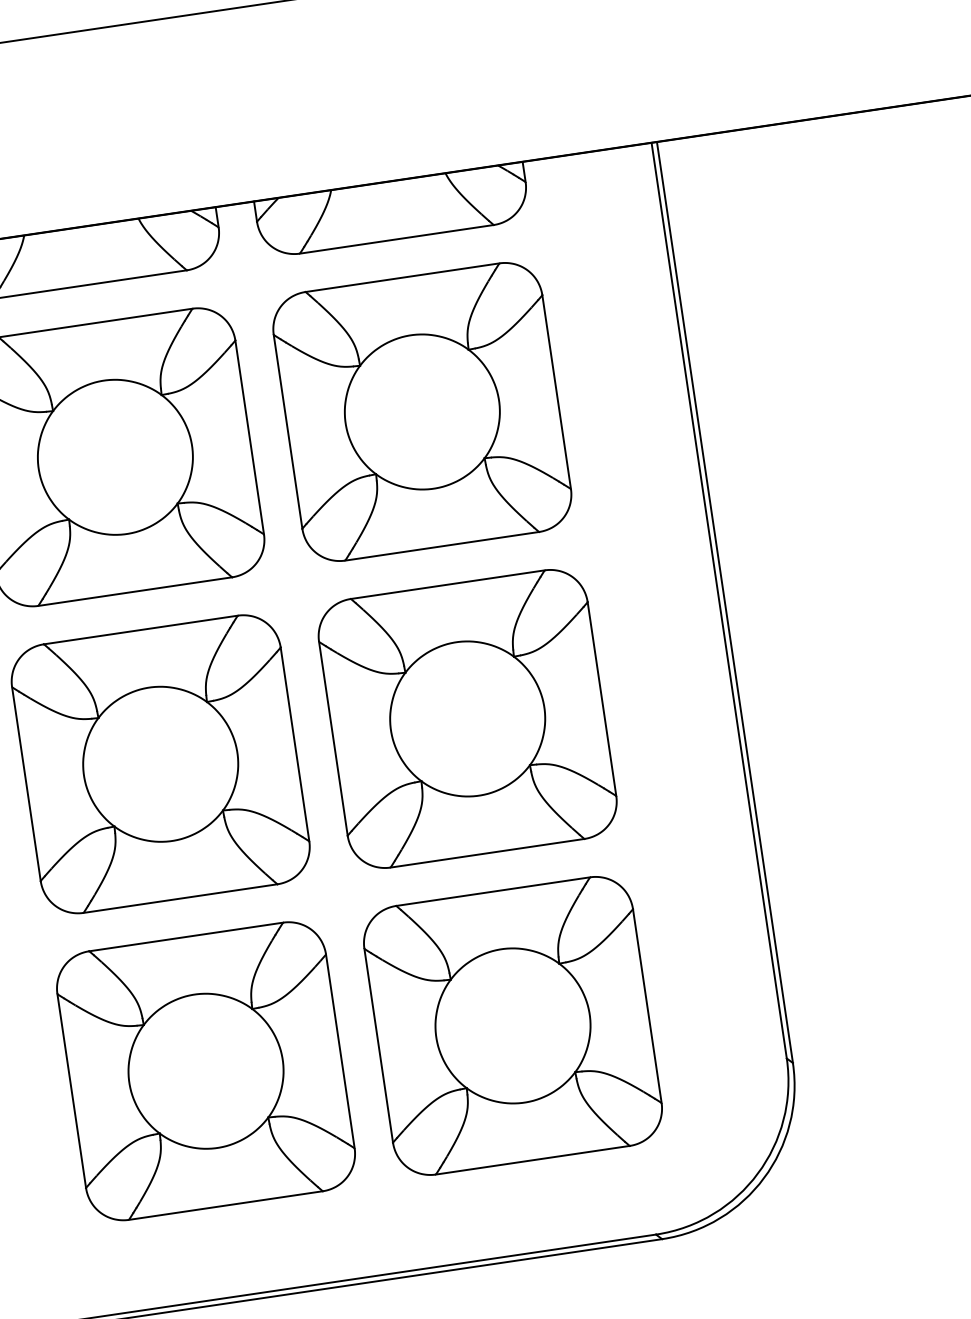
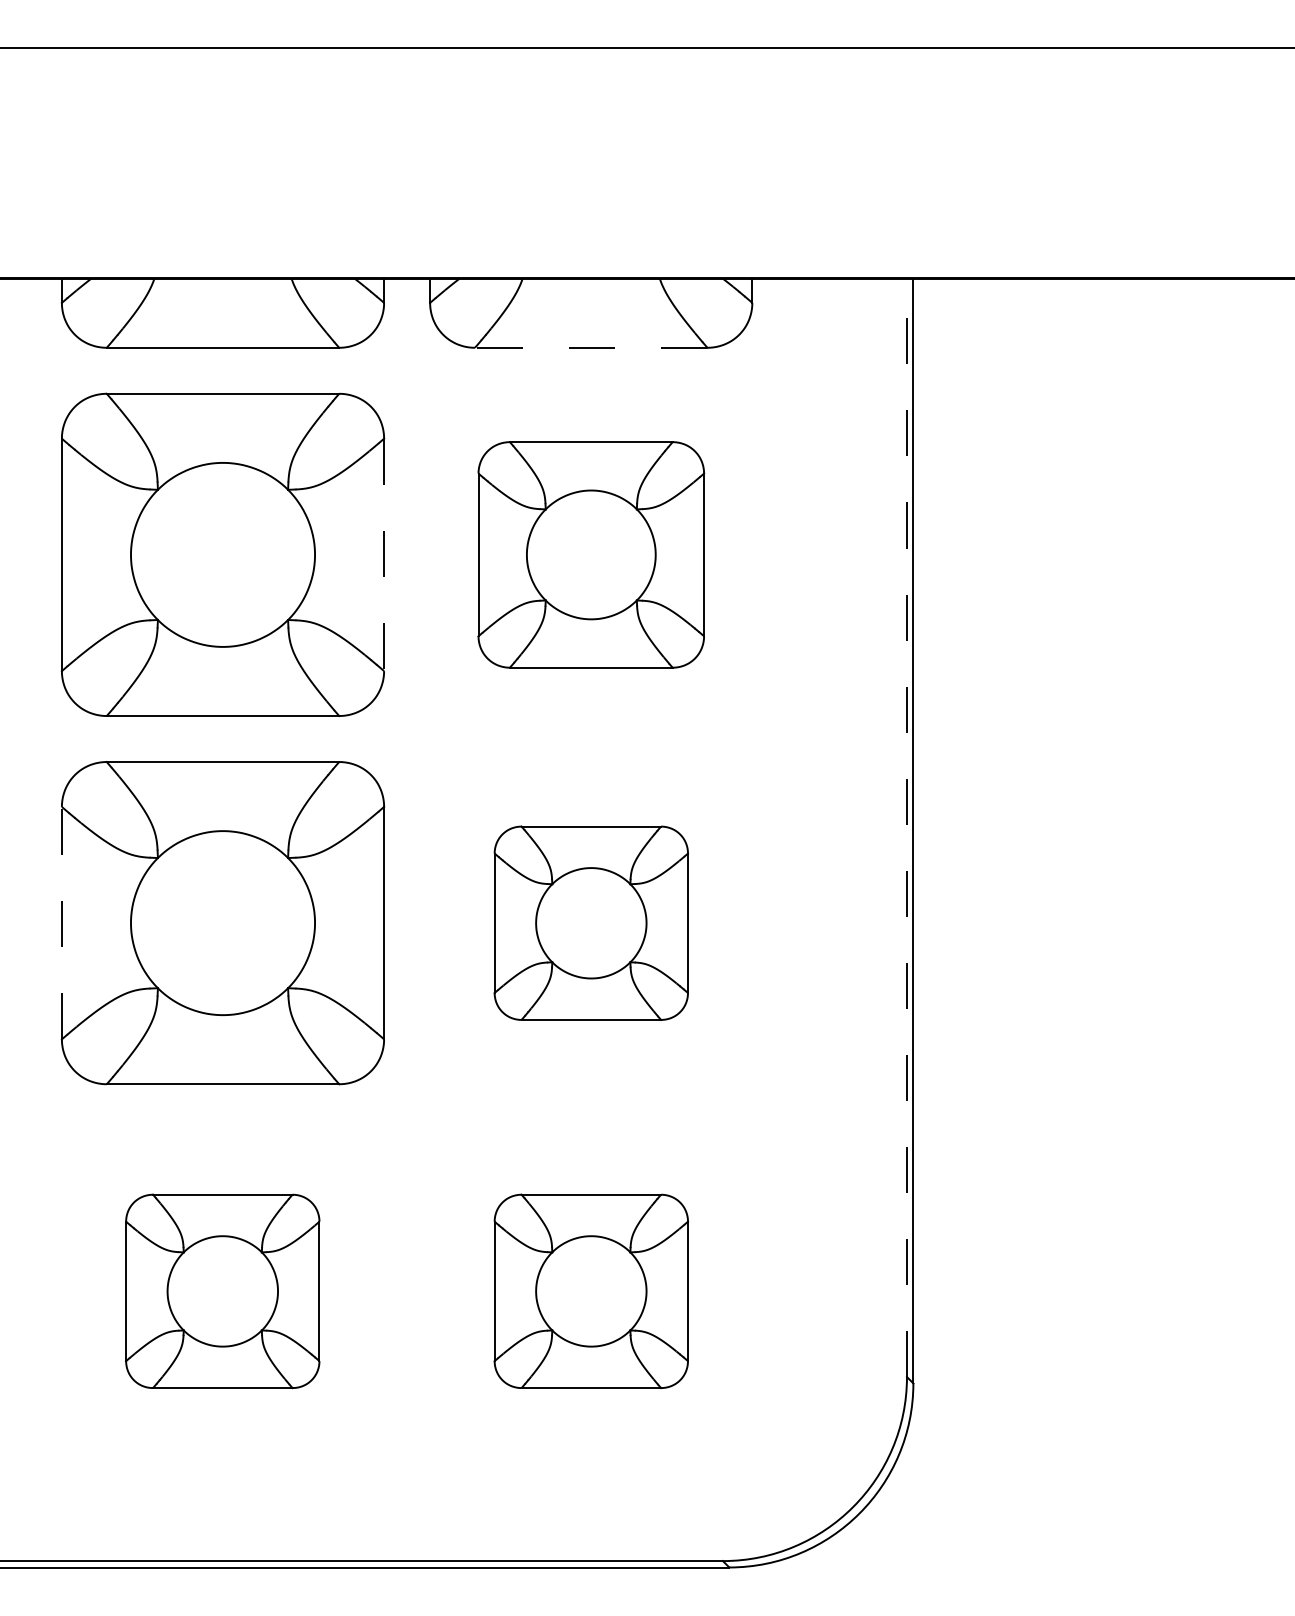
line: (396, 239) -> (590, 347), solid -> dashed
part: (422, 411) -> (591, 554), size x0.7
line: (250, 437) -> (384, 555), solid -> dashed
line: (718, 600) -> (906, 827), solid -> dashed
part: (467, 719) -> (591, 923), size x0.6
line: (26, 783) -> (61, 922), solid -> dashed
part: (513, 1026) -> (591, 1291), size x0.6
part: (205, 1071) -> (222, 1291), size x0.6

